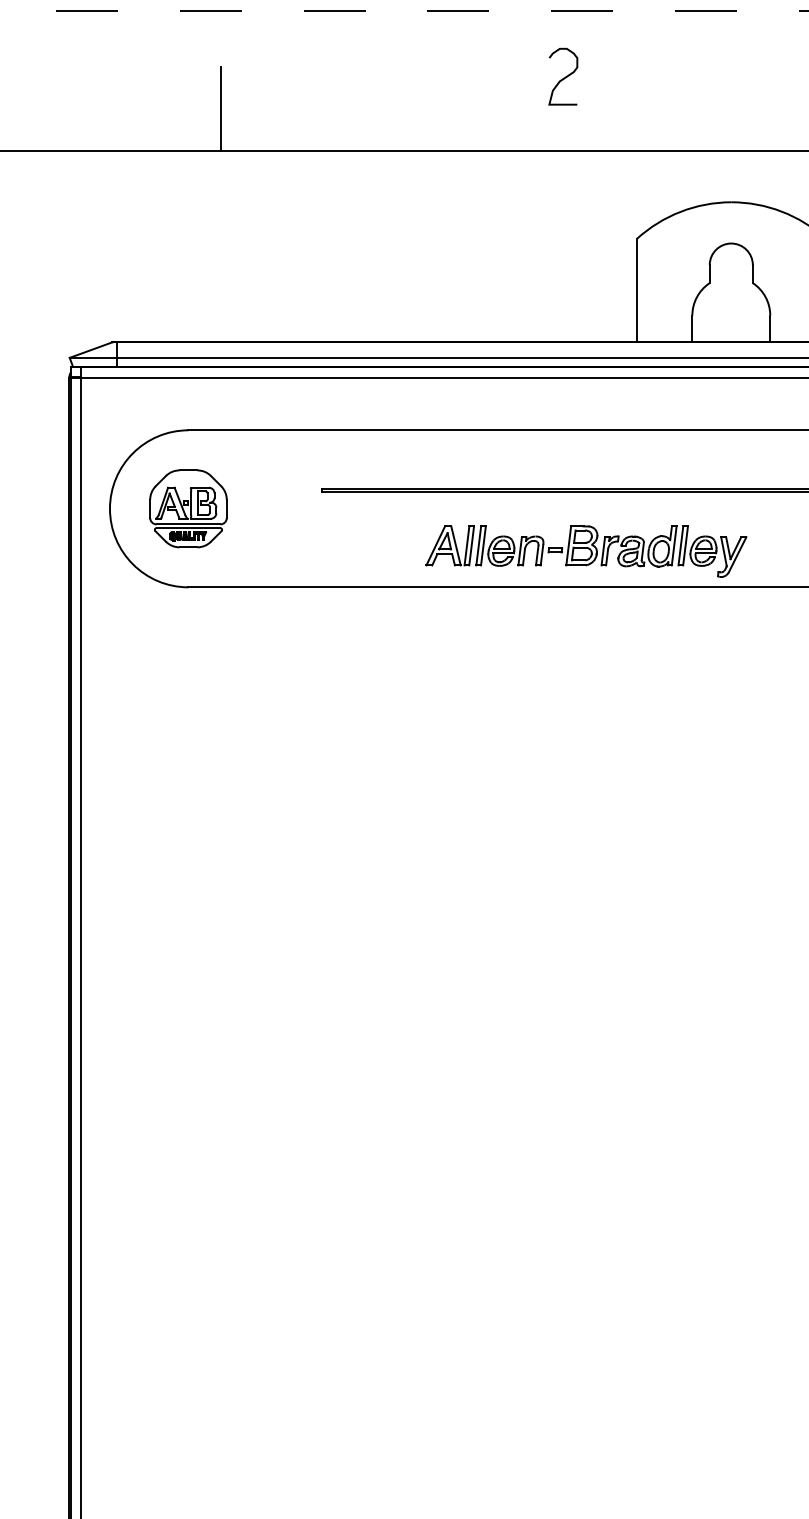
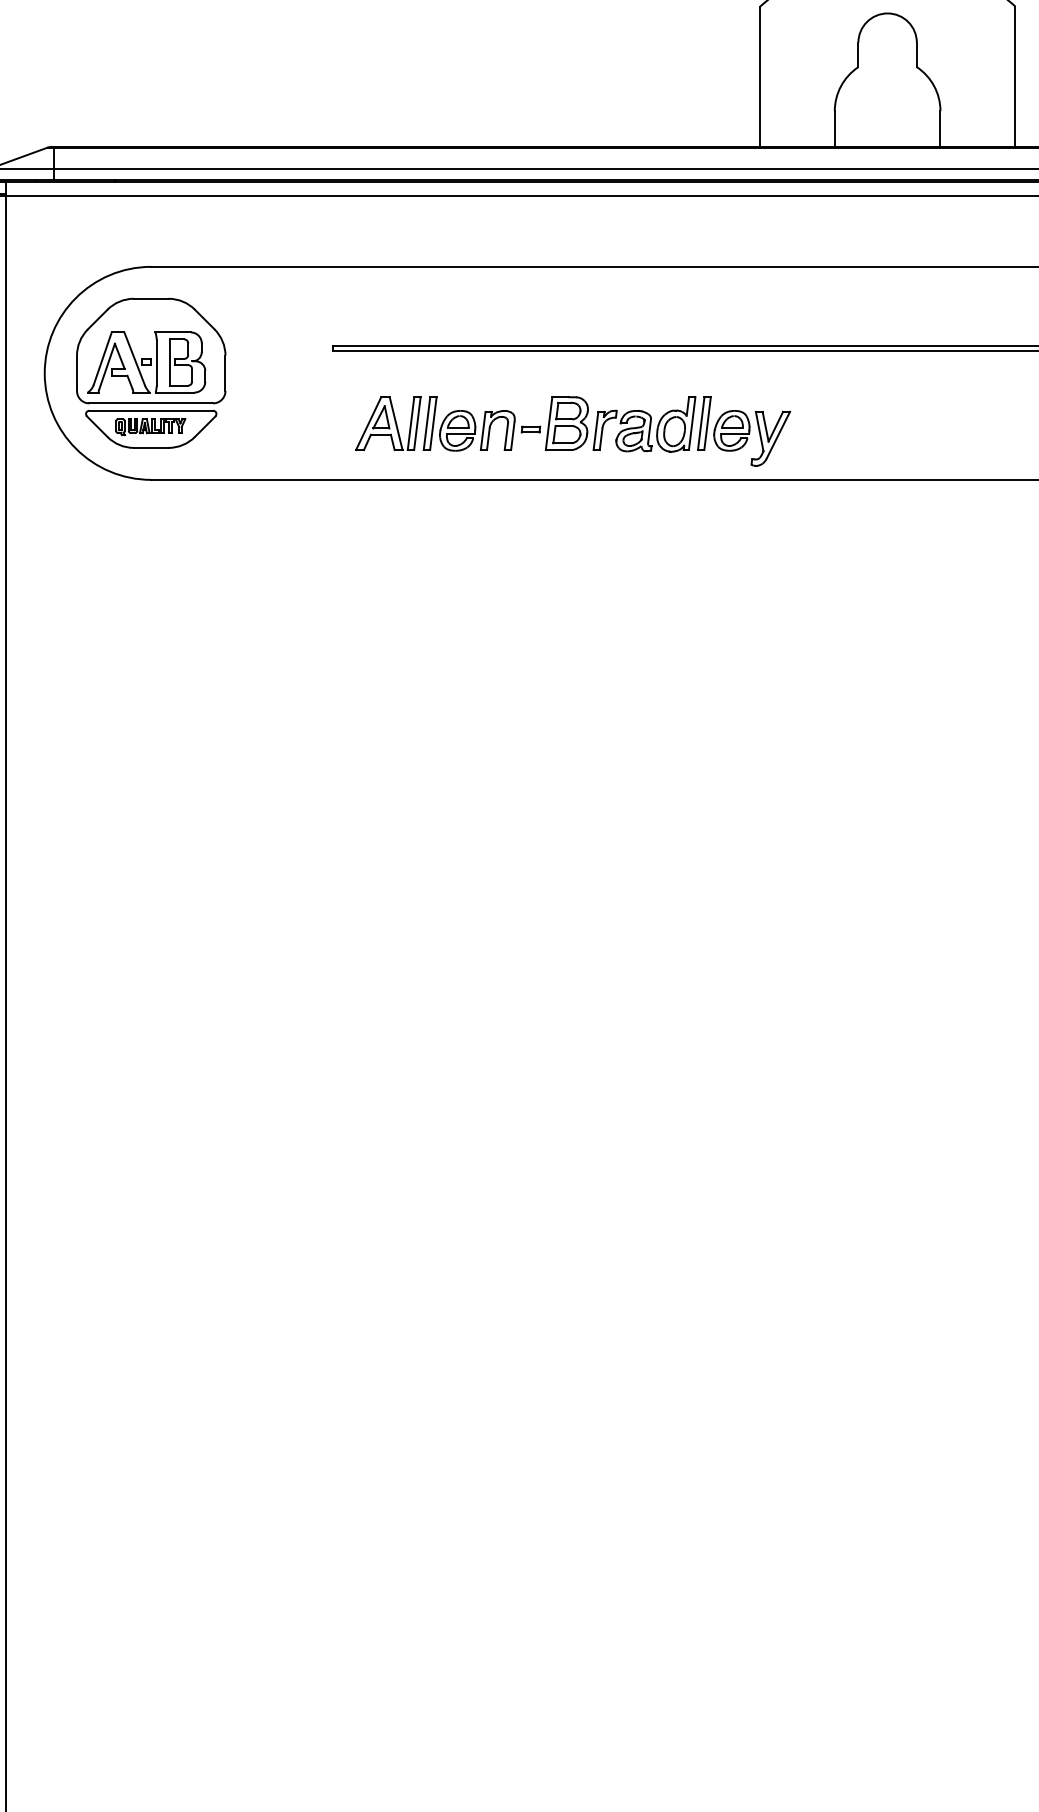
part: (188, 508) -> (151, 372), size x1.43
part: (586, 551) -> (573, 431), moved

